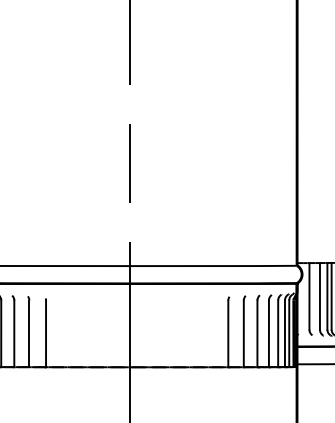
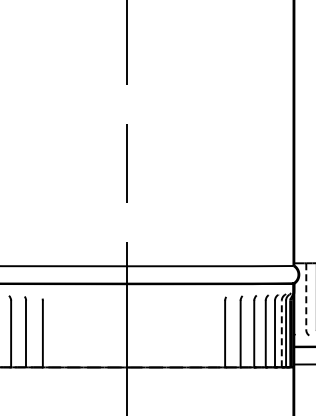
line: (309, 296) -> (306, 296), solid -> dashed
line: (284, 333) -> (281, 333), solid -> dashed

